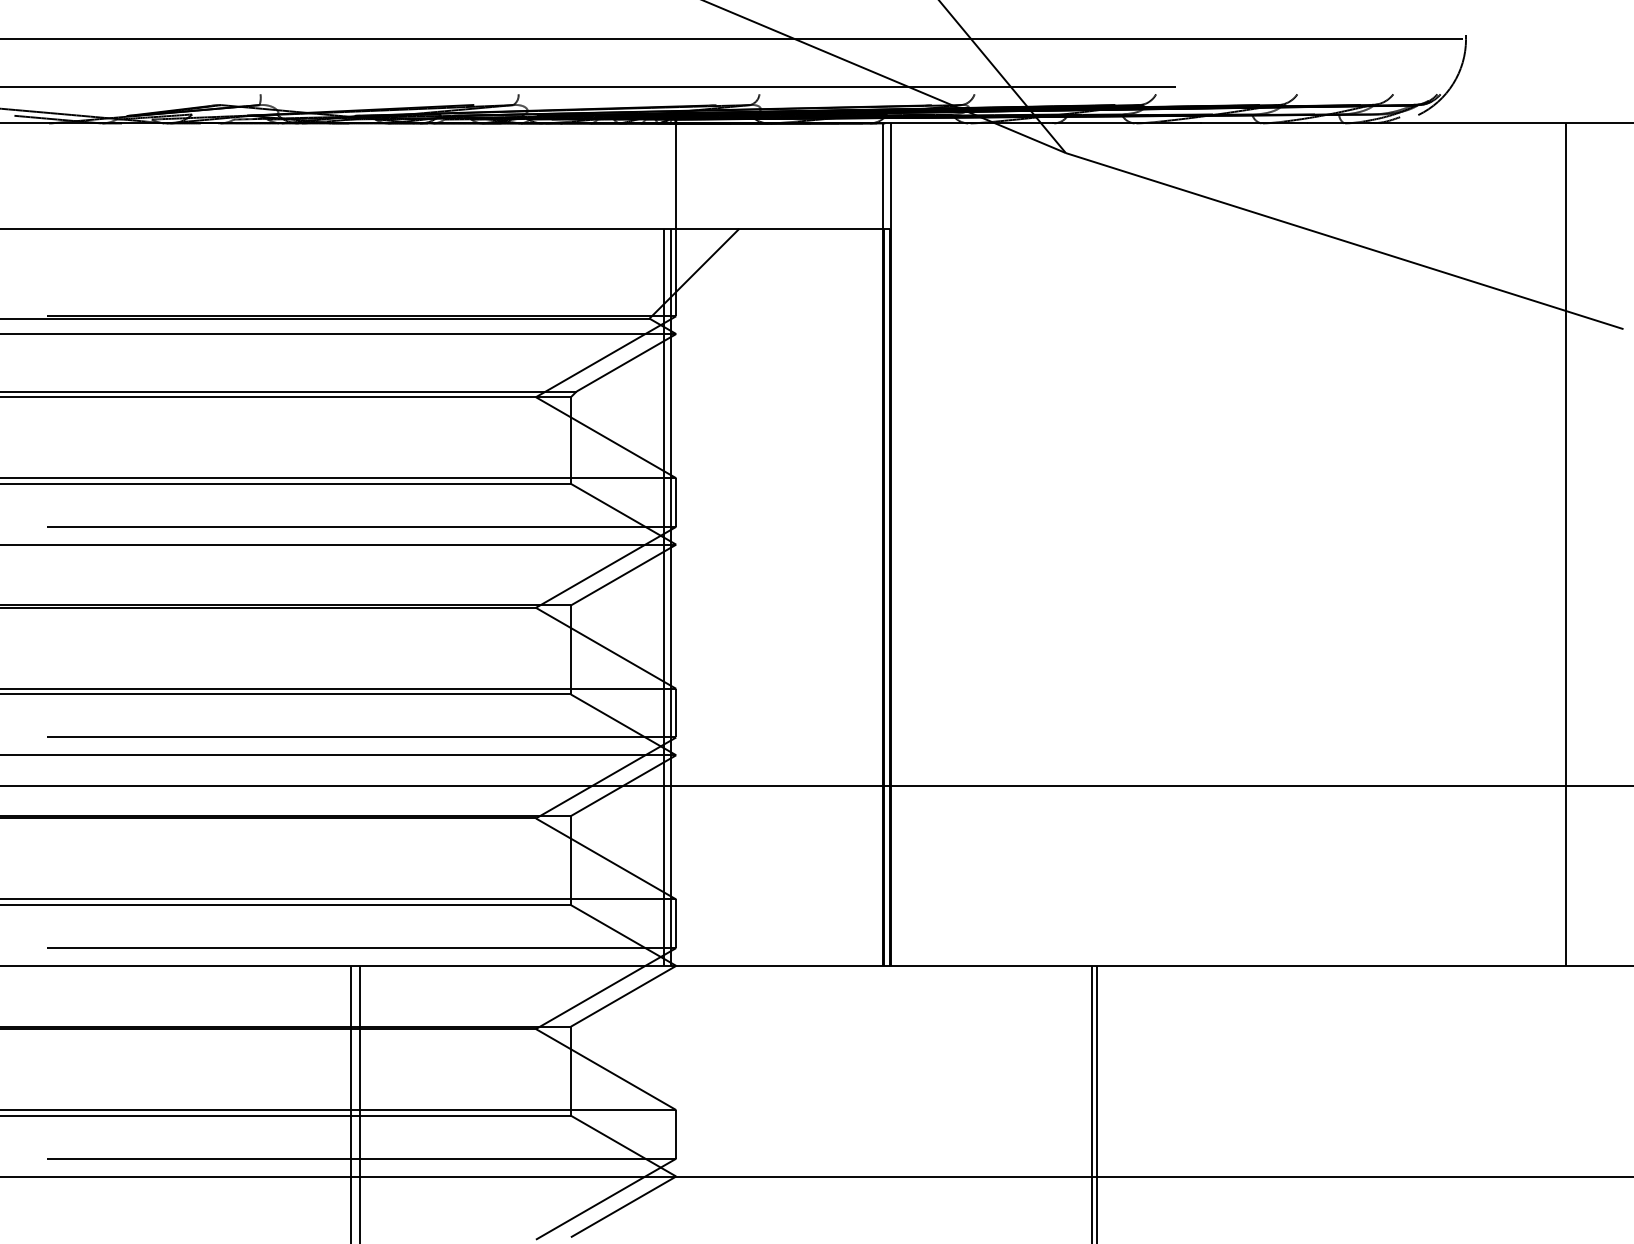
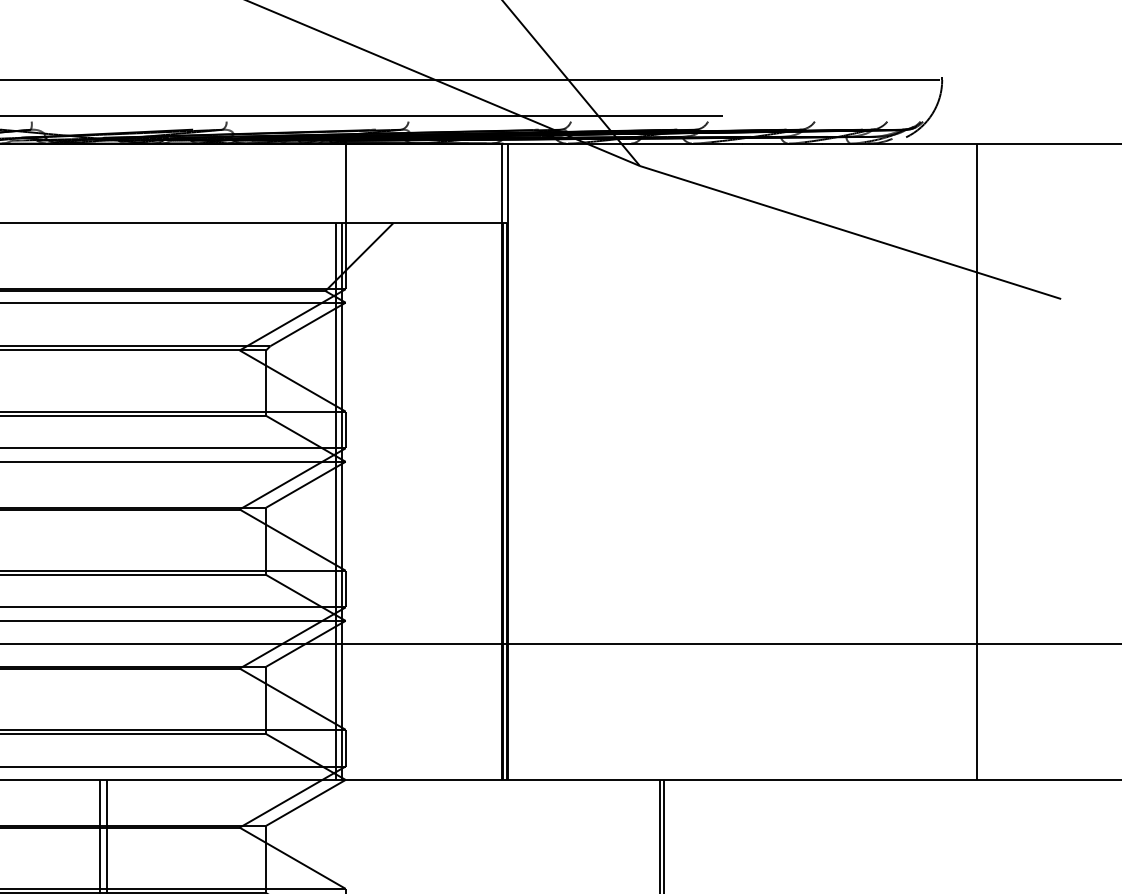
line: (1566, 544) -> (977, 461), moved

